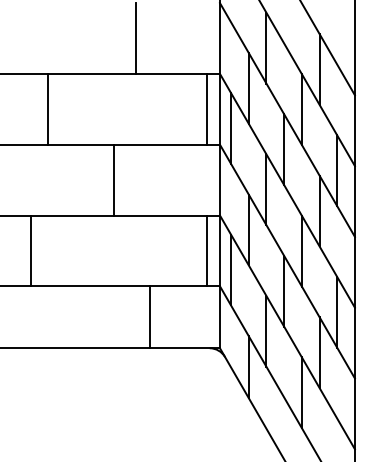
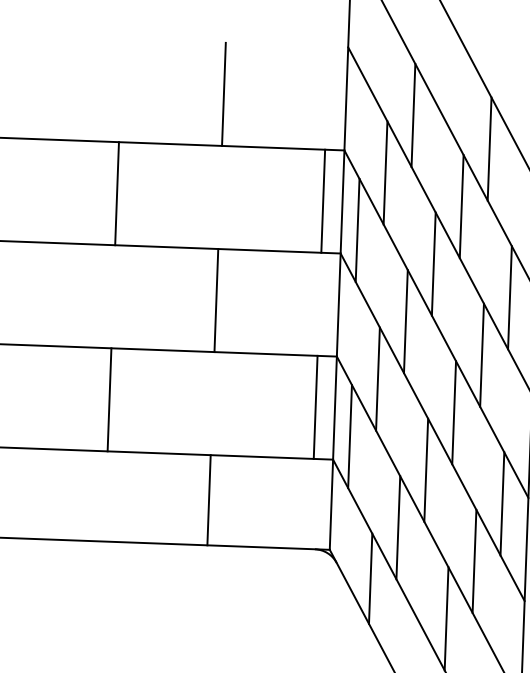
line: (48, 108) -> (117, 192), moved
line: (113, 179) -> (215, 299), moved
line: (31, 250) -> (110, 399), moved
line: (149, 317) -> (208, 500), moved

